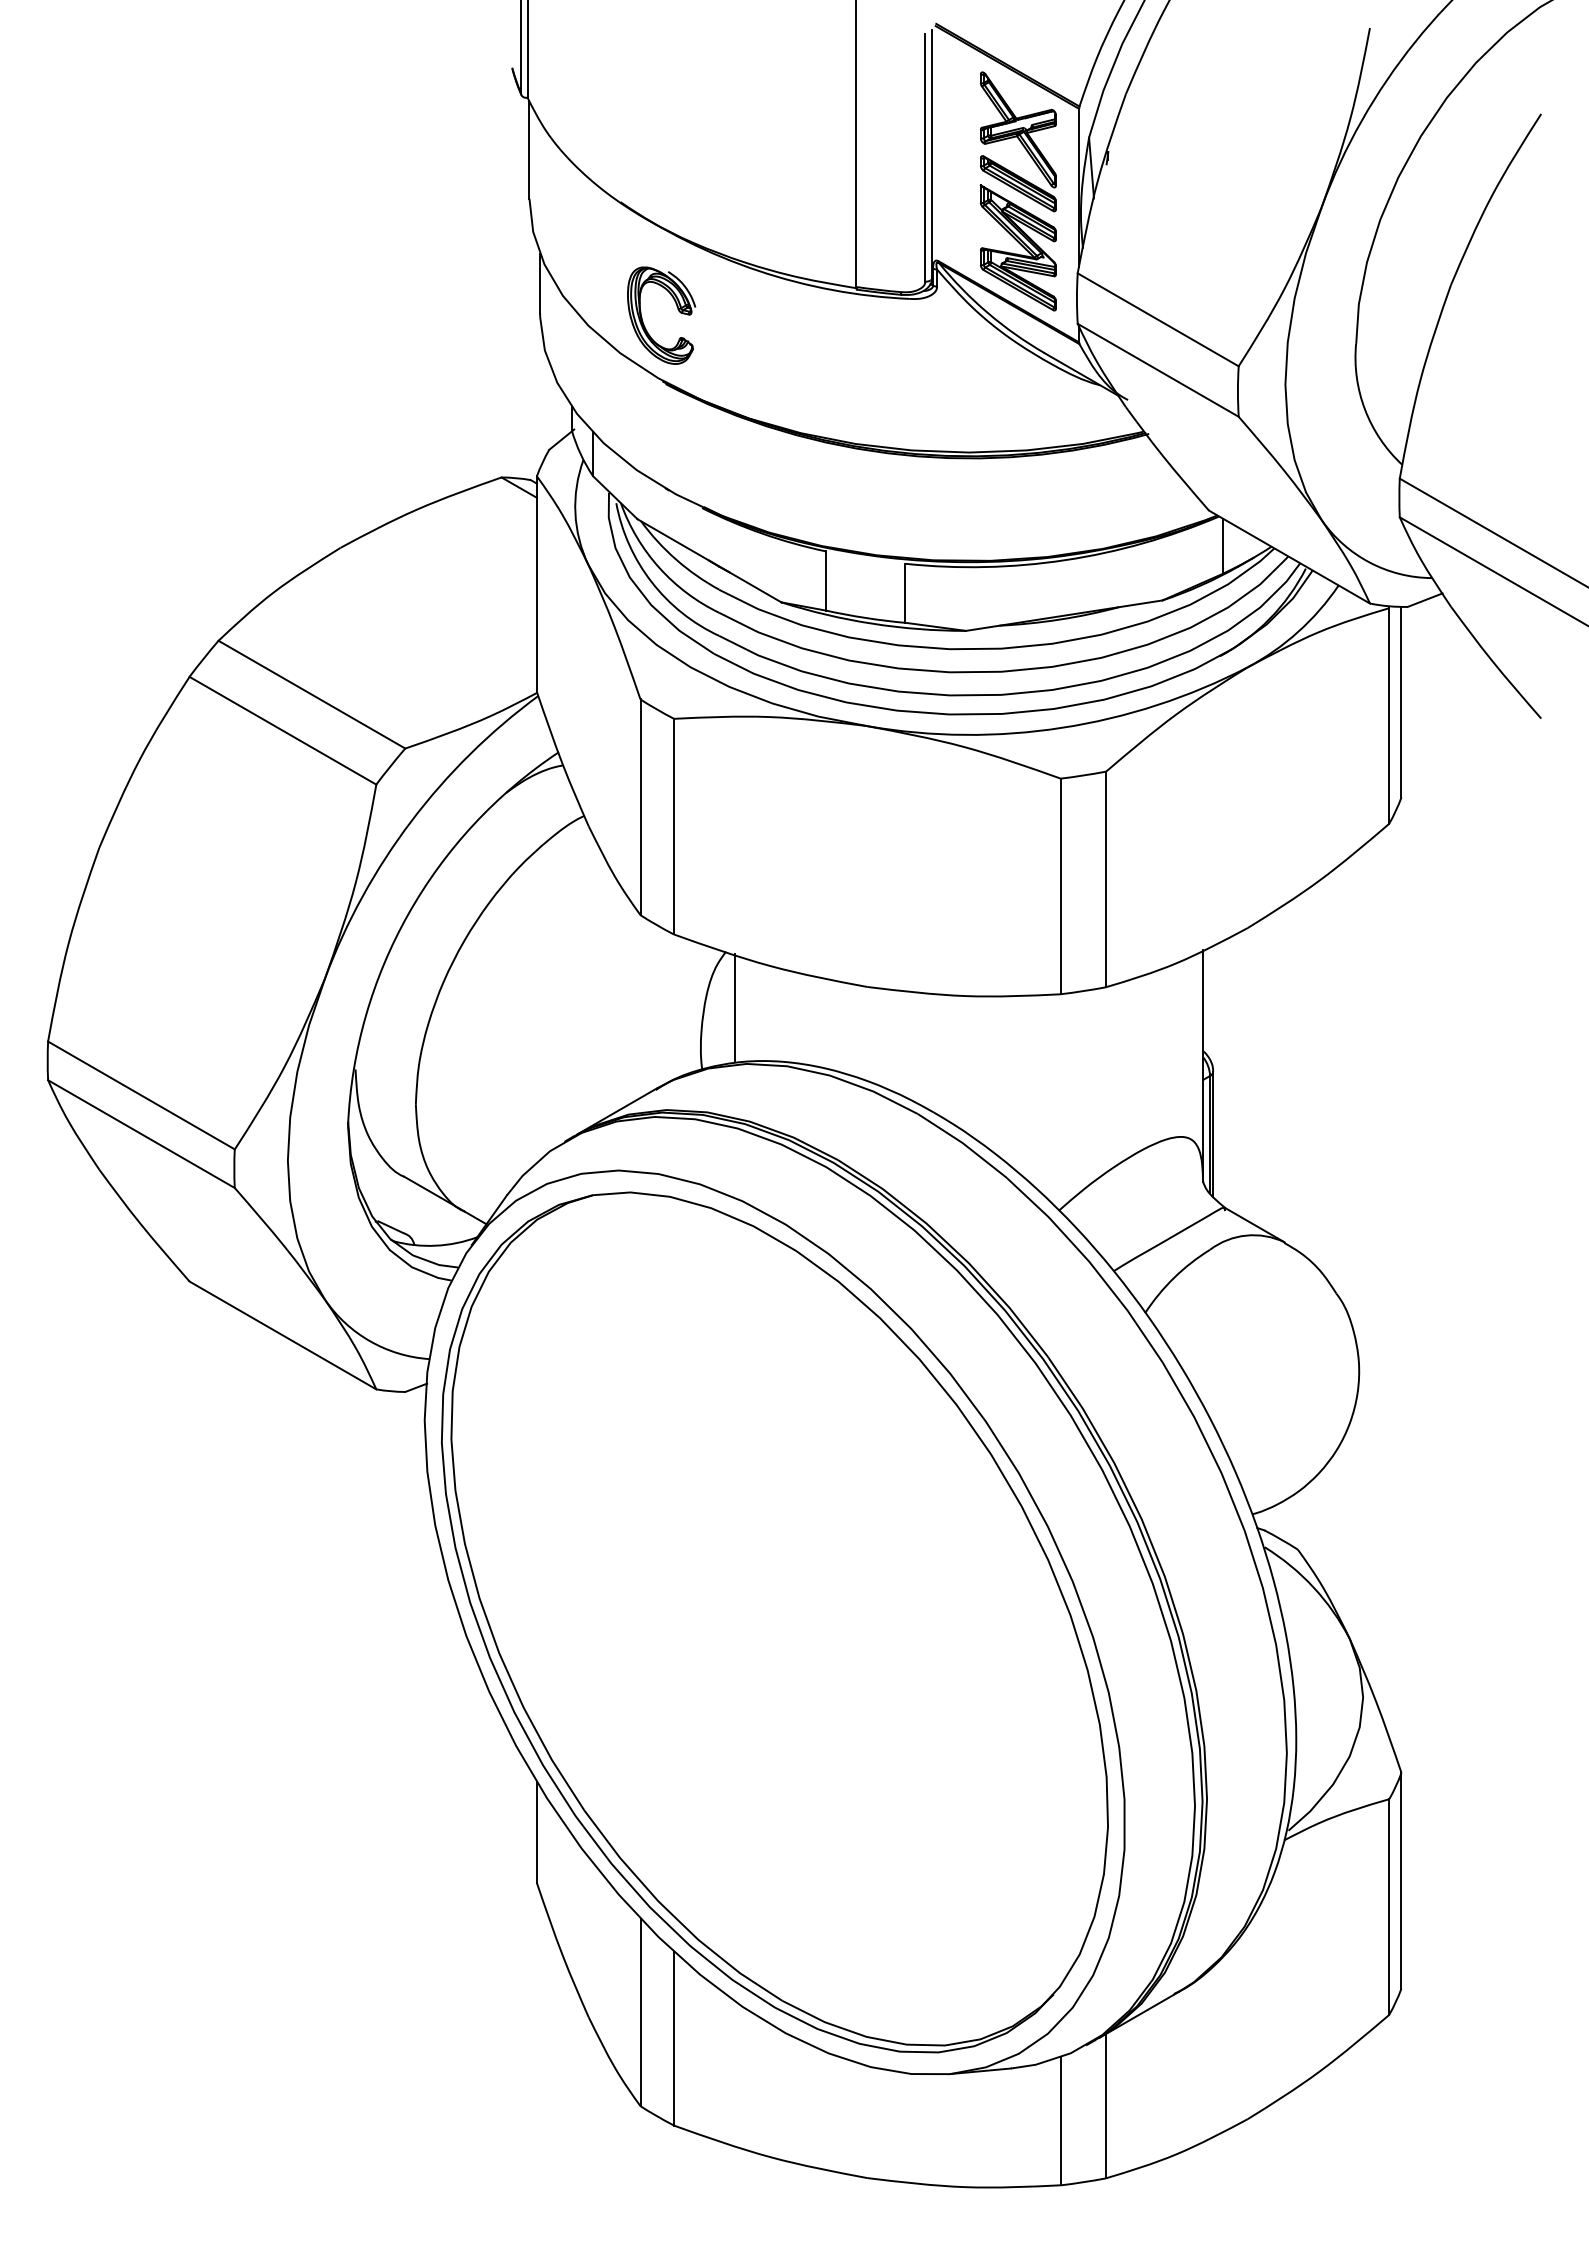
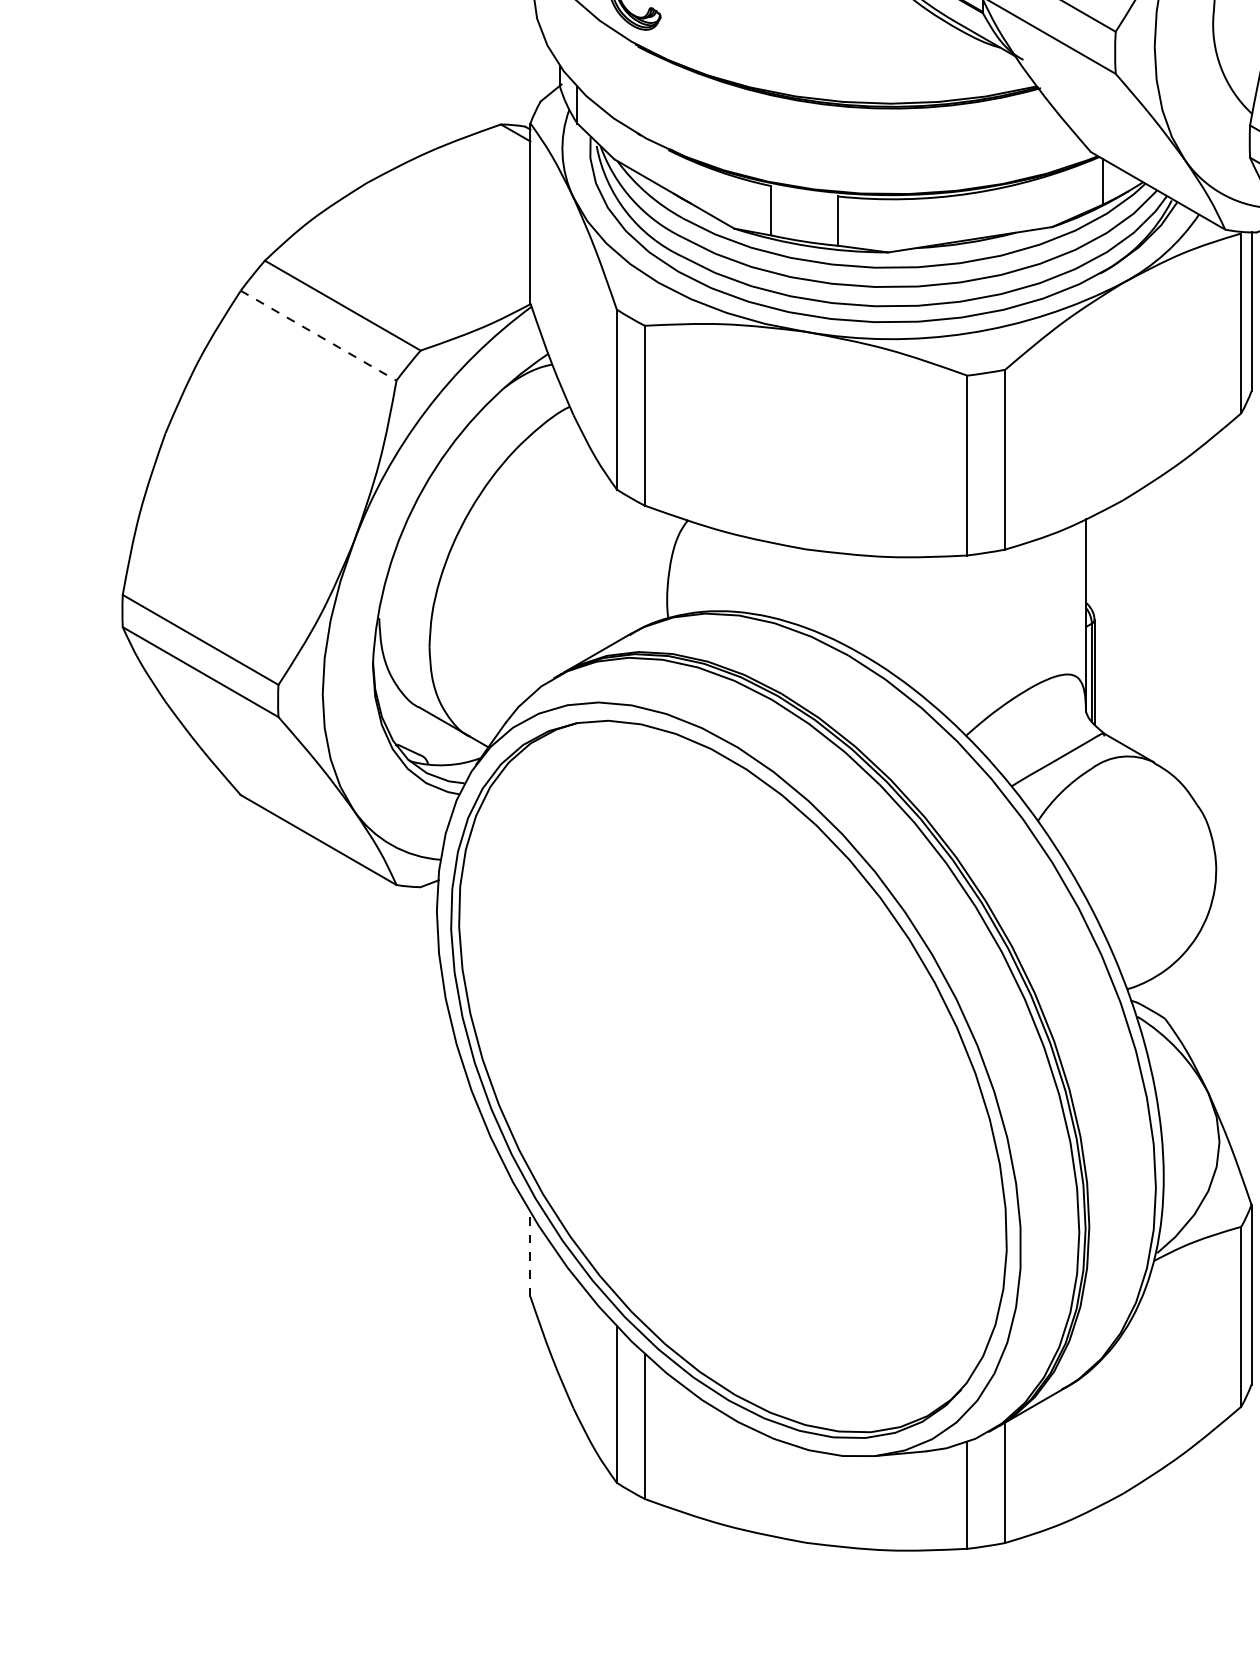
line: (282, 730) -> (318, 335), solid -> dashed
line: (734, 1007) -> (695, 566), removed
line: (536, 1832) -> (530, 1254), solid -> dashed

